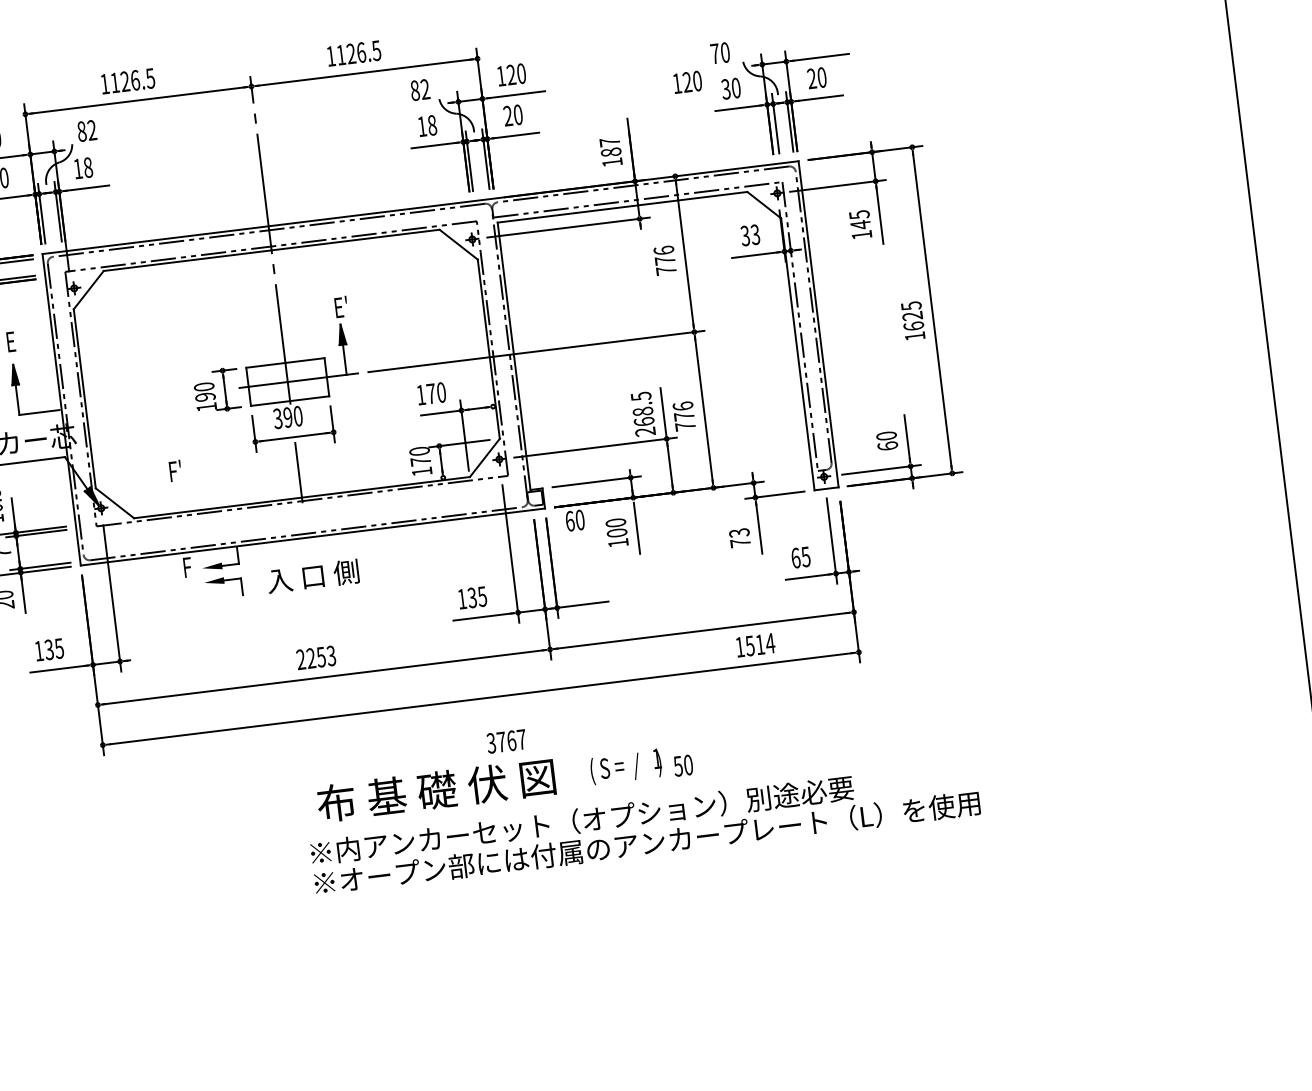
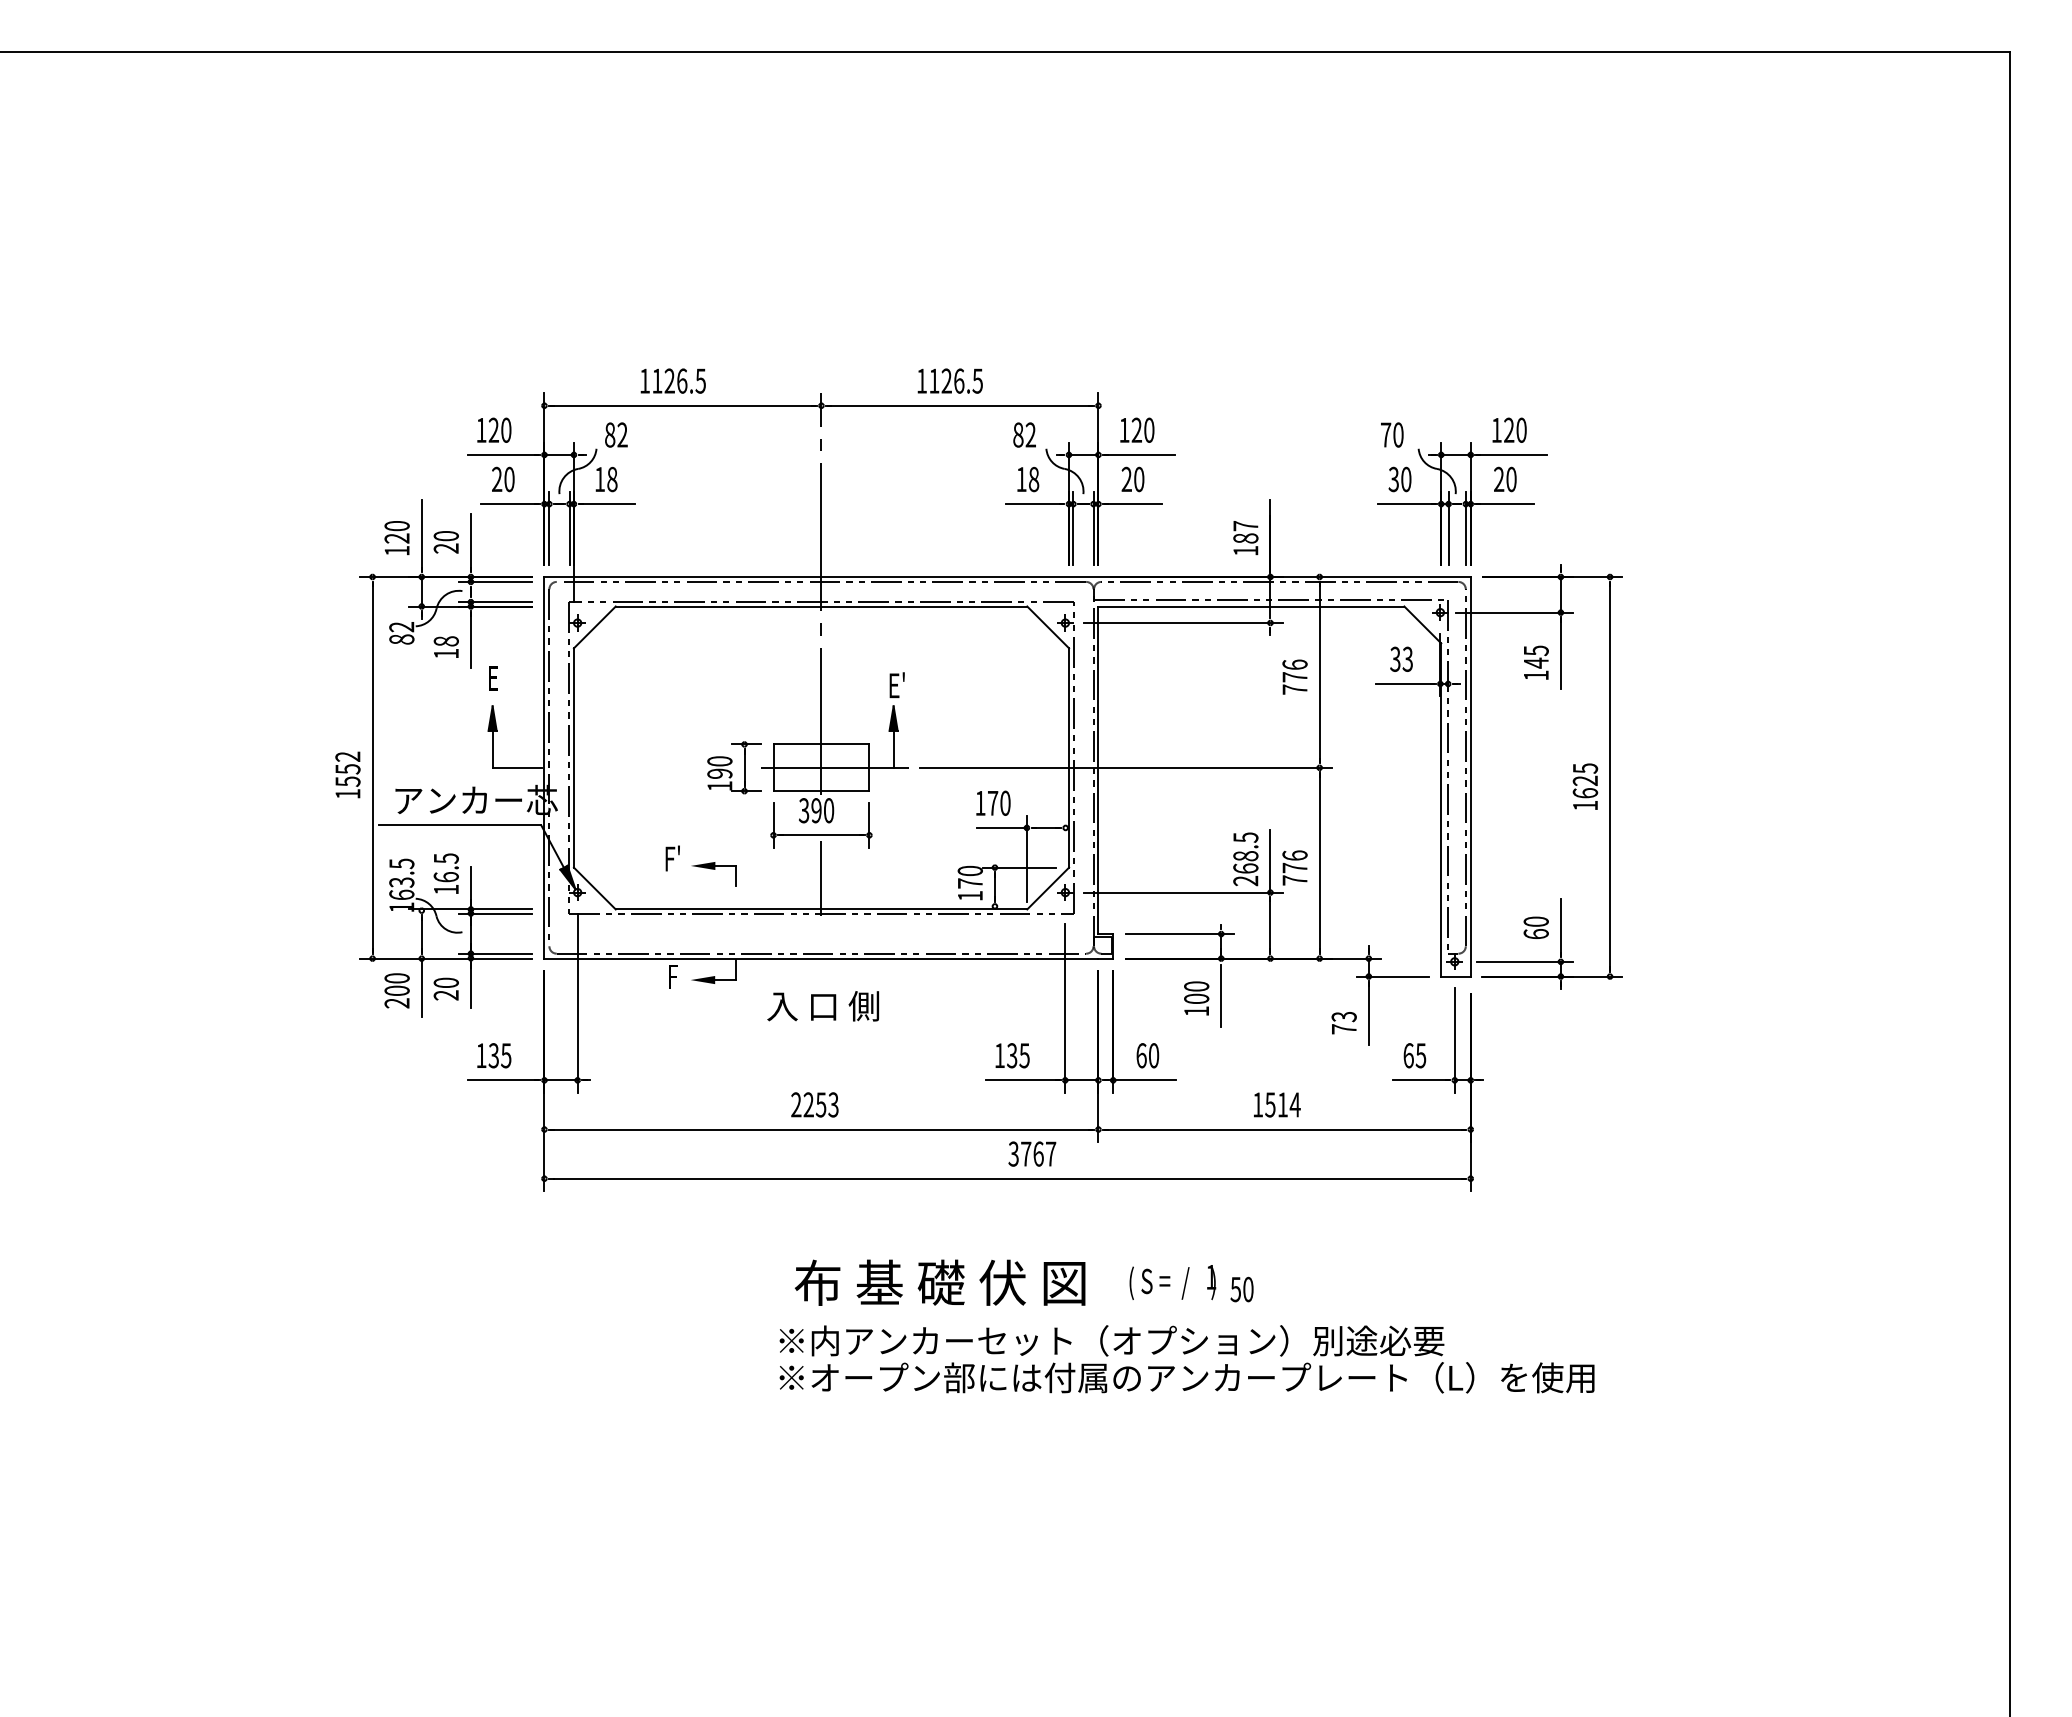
text: (687, 81) -> (1509, 429), moved
text: (574, 520) -> (1147, 1055), moved
part: (223, 587) -> (713, 874), moved
text: (755, 644) -> (1277, 1104), moved
text: (506, 740) -> (1032, 1153), moved

